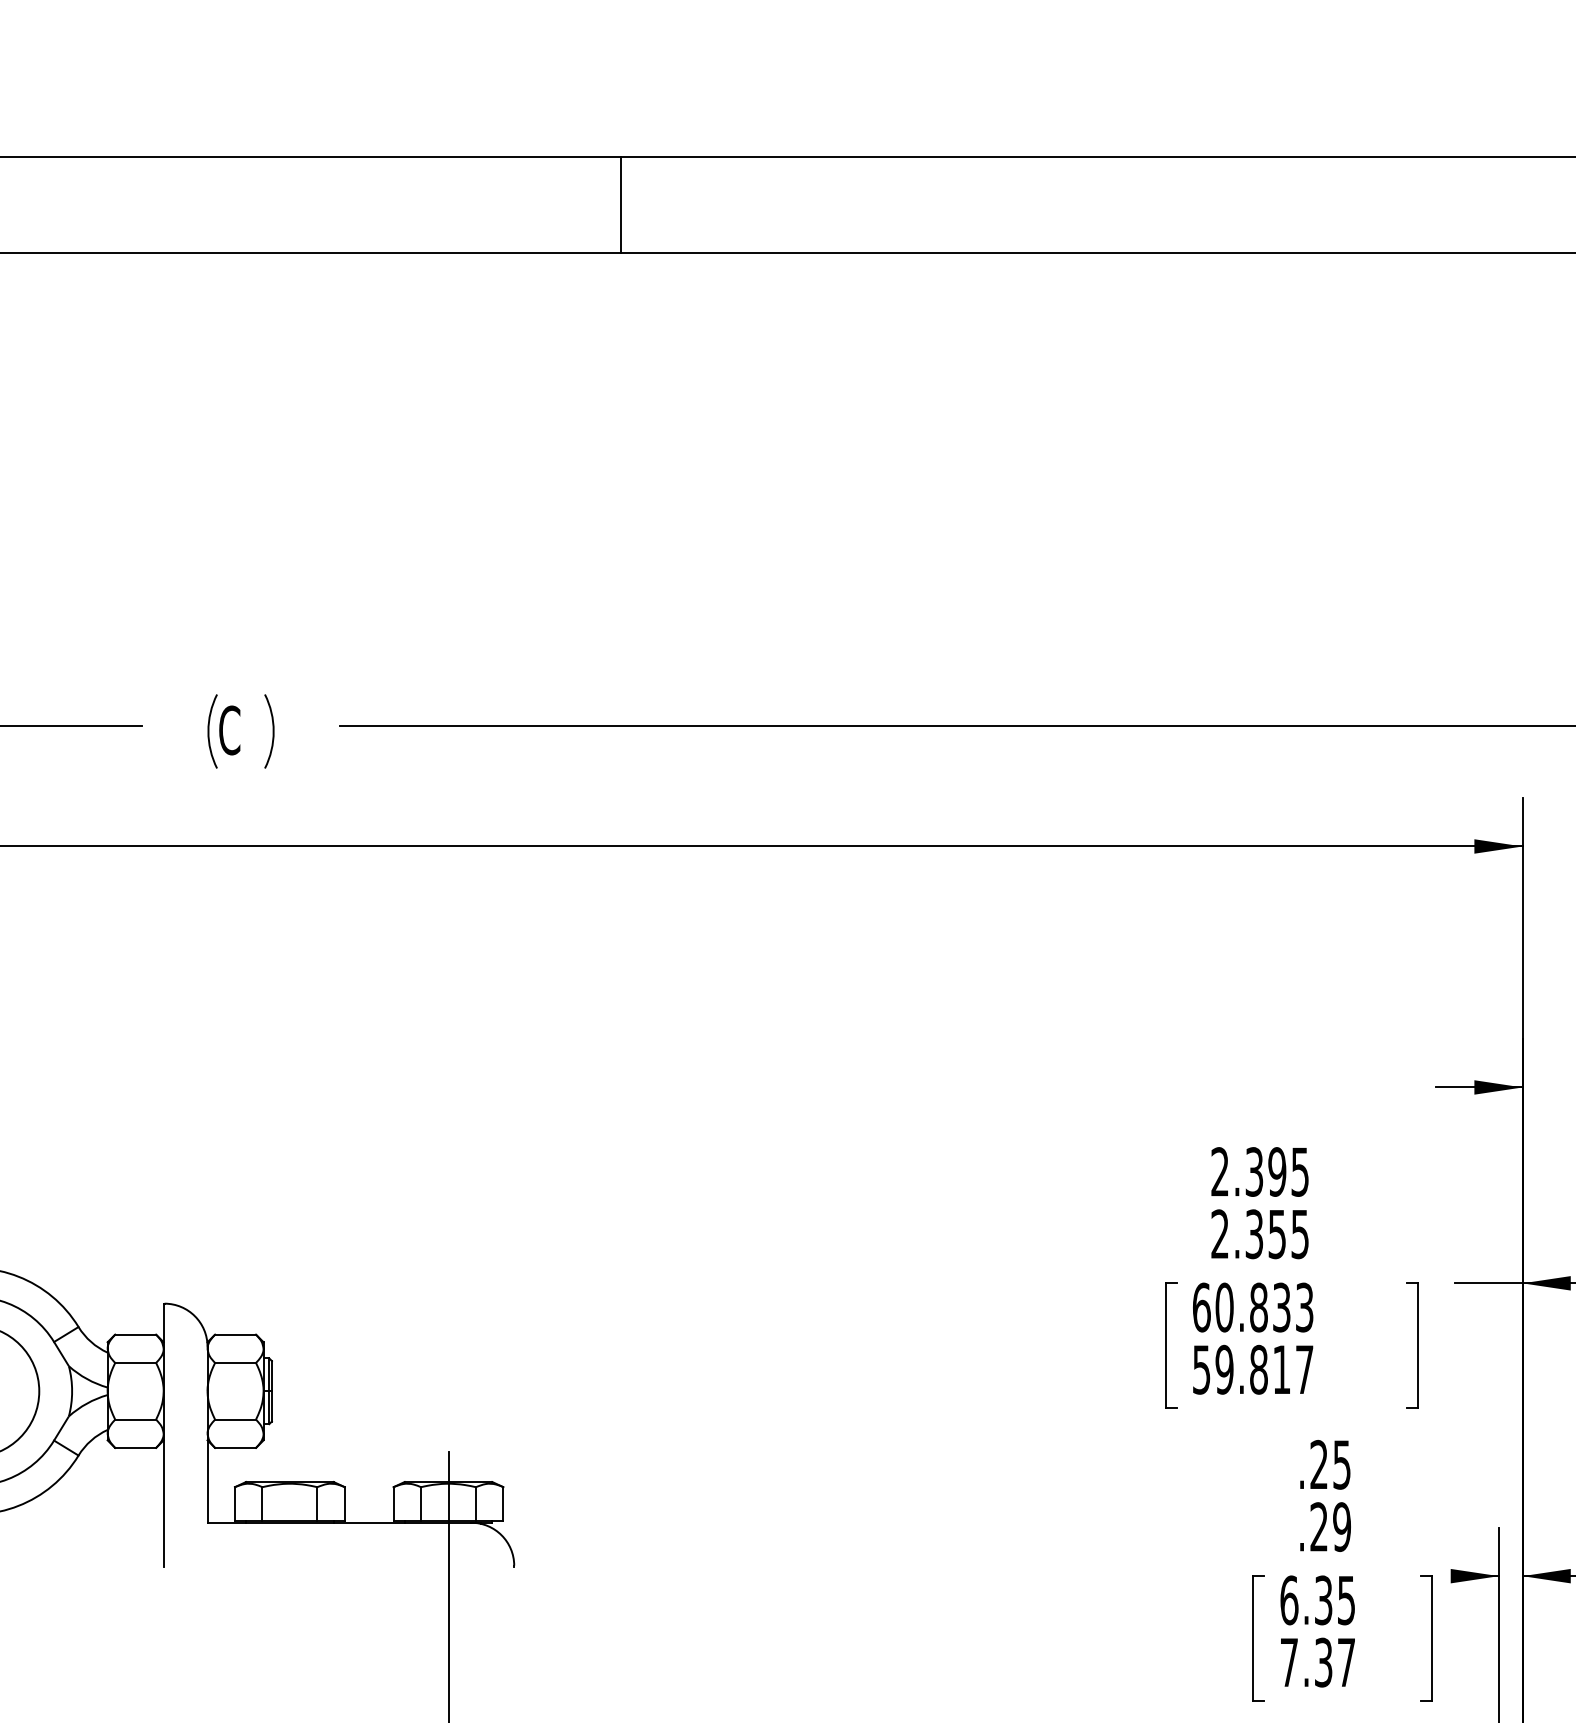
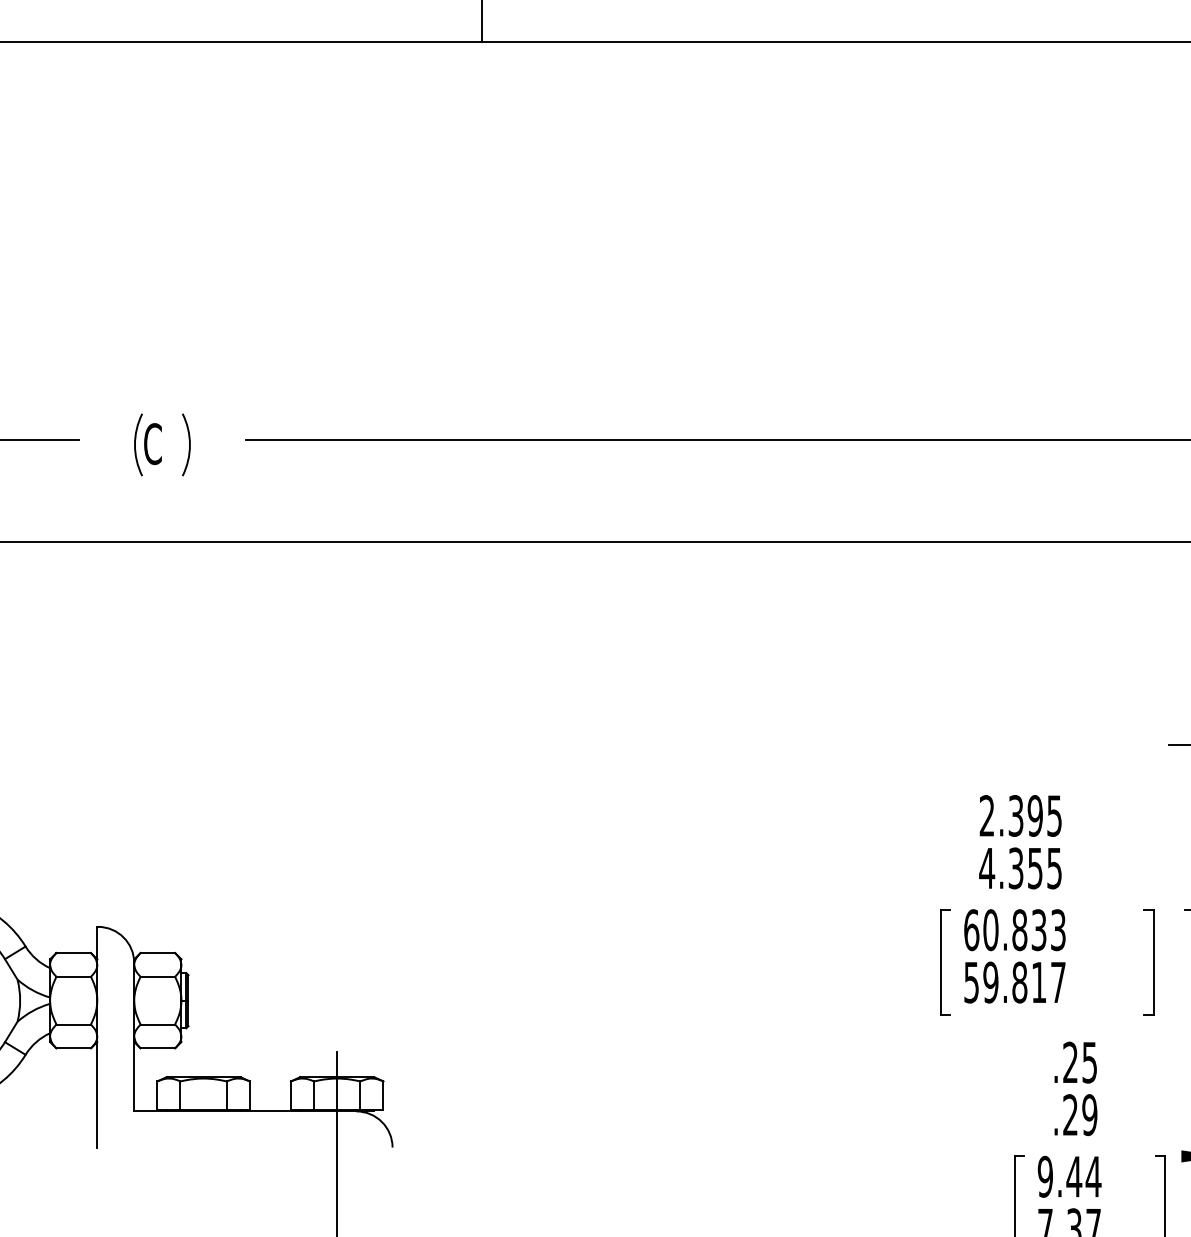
text: (1219, 1233) -> (986, 867), 2.355 -> 4.355
text: (1317, 1600) -> (1069, 1176), 6.35 -> 9.44

